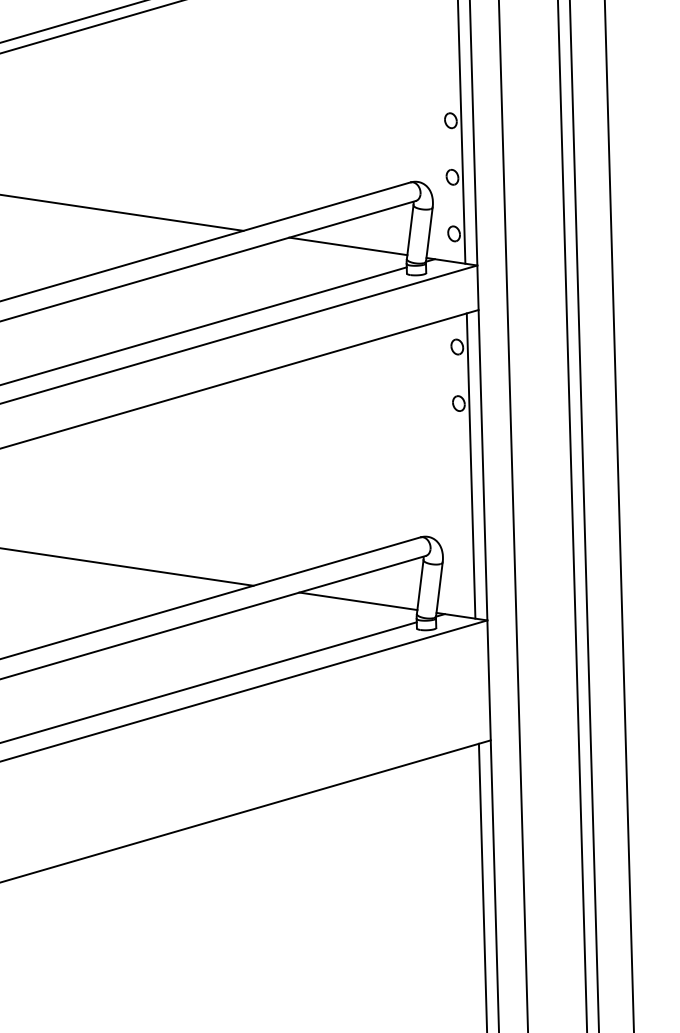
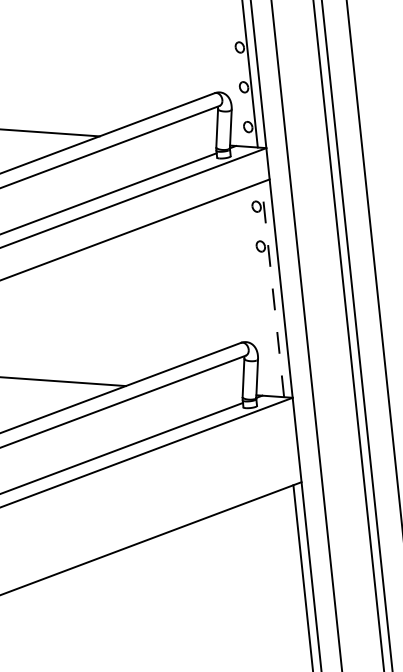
line: (348, 246) -> (174, 141), removed
line: (471, 466) -> (273, 290), solid -> dashed
line: (358, 601) -> (200, 391), removed

